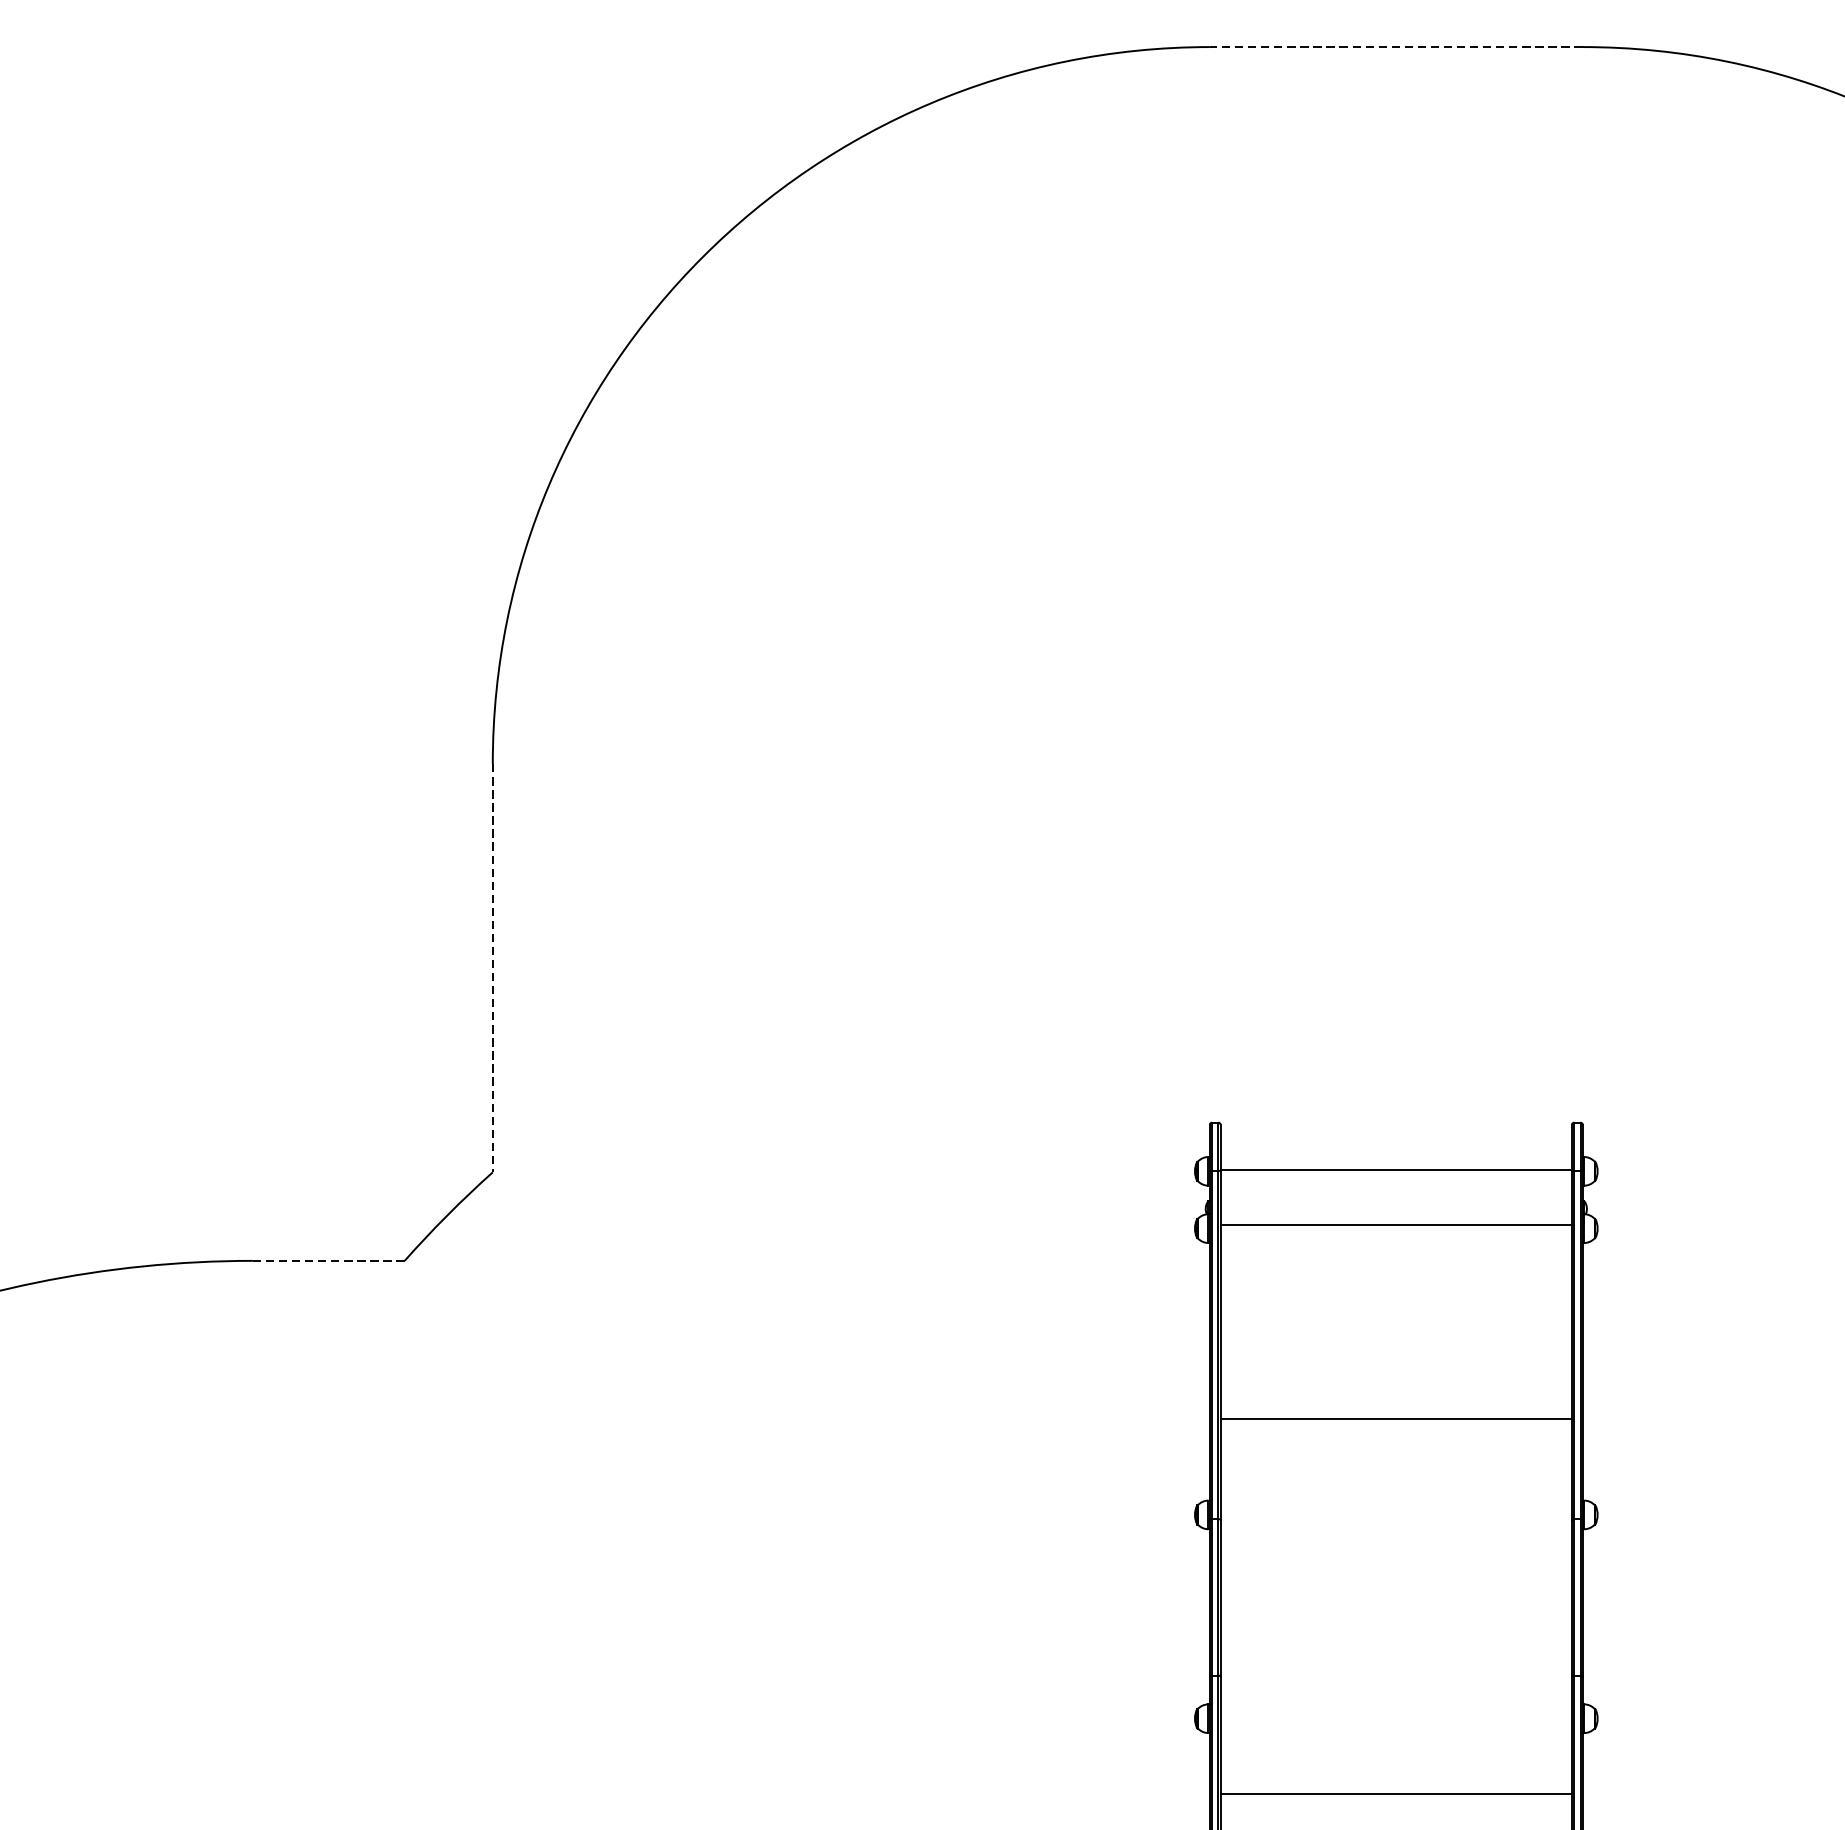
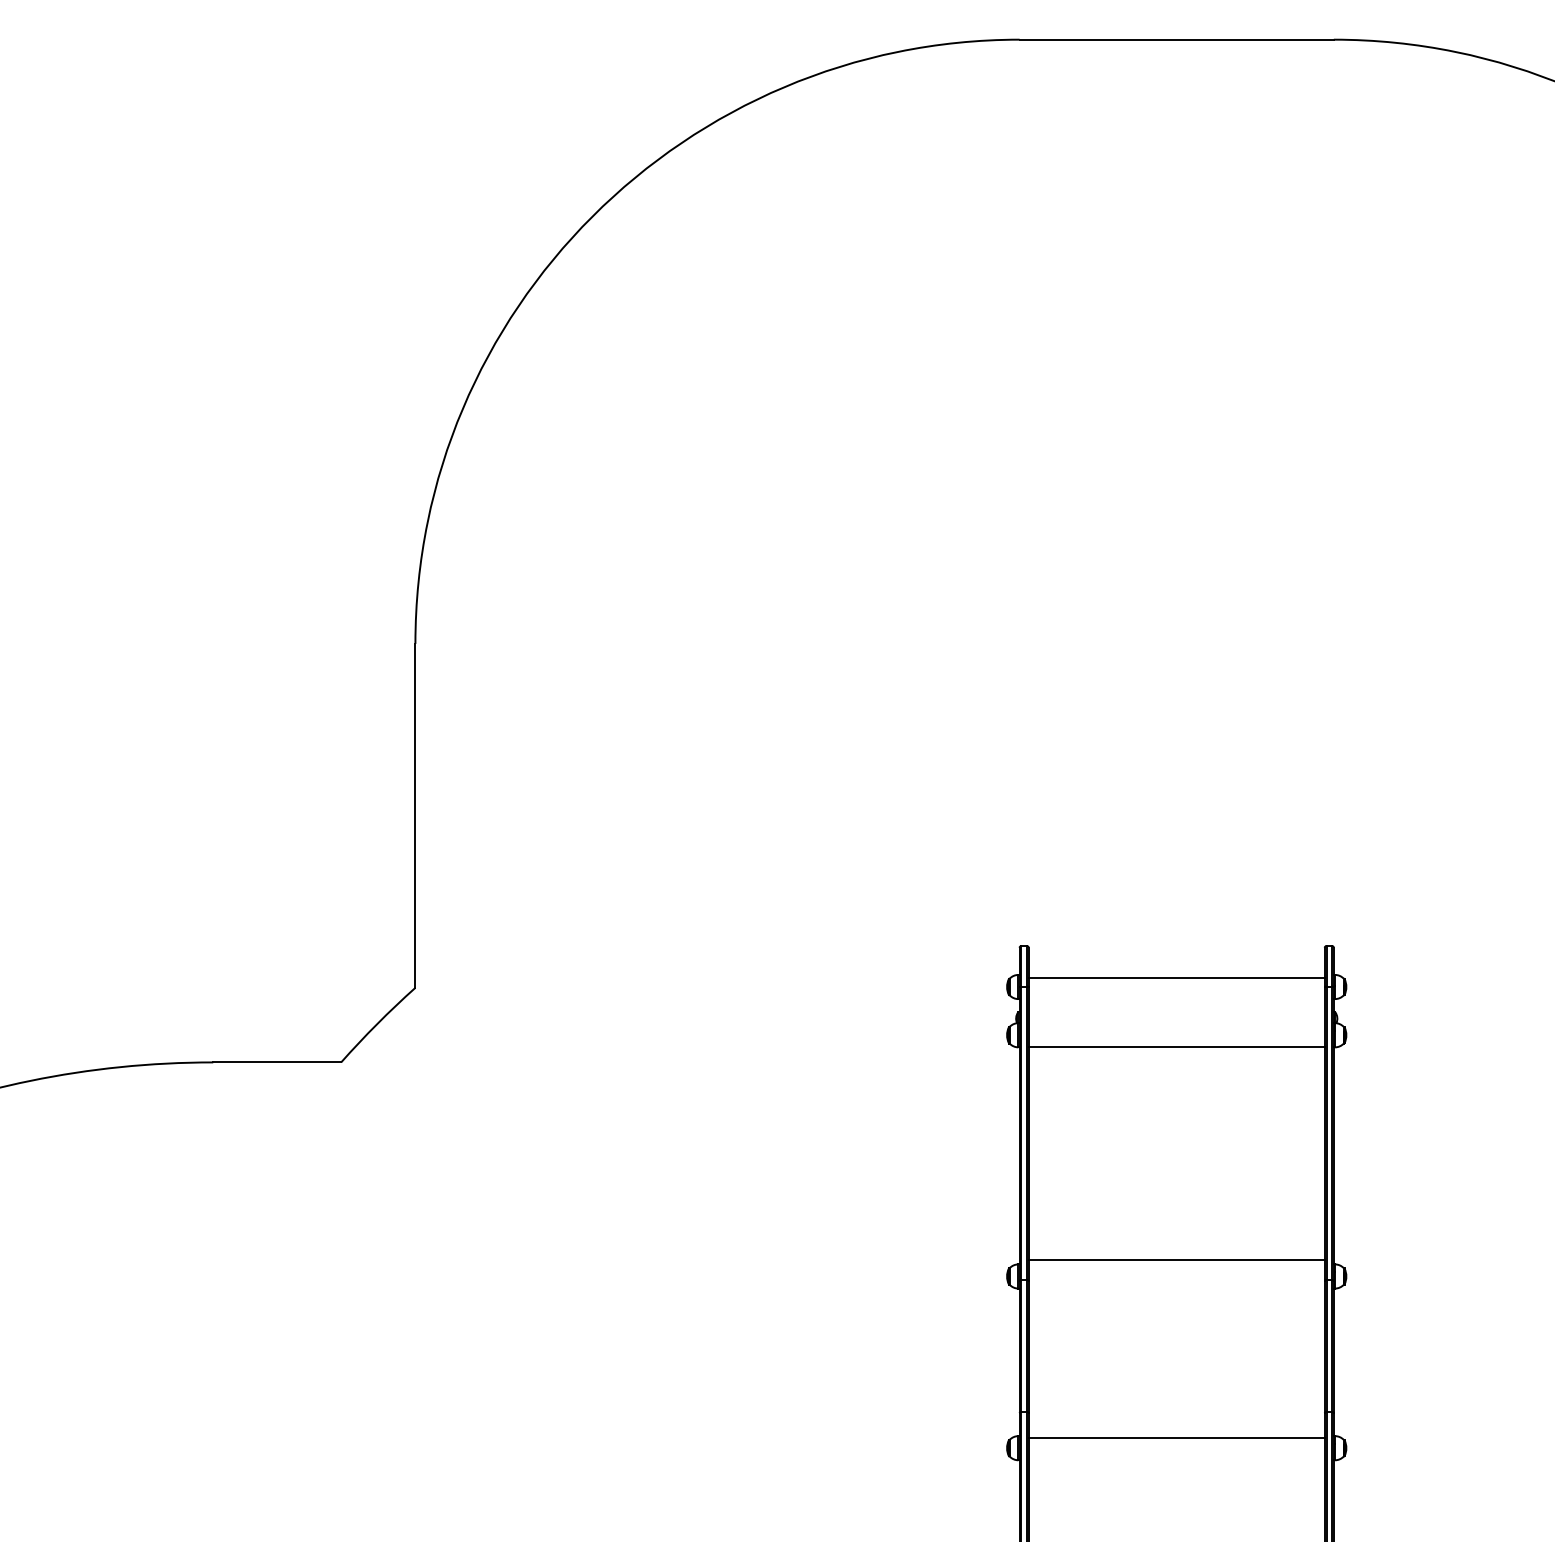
line: (1396, 46) -> (1176, 39), dashed -> solid
line: (492, 967) -> (415, 815), dashed -> solid
line: (1396, 1170) -> (1176, 1047), moved
line: (1396, 1224) -> (1176, 977), moved
line: (329, 1260) -> (277, 1062), dashed -> solid
line: (1396, 1418) -> (1176, 1259), moved
line: (1396, 1795) -> (1176, 1438), moved

